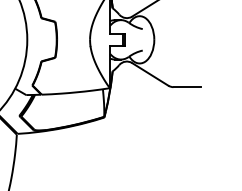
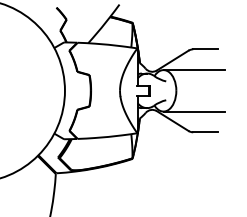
line: (173, 16) -> (193, 70), added
line: (173, 63) -> (193, 111), added

